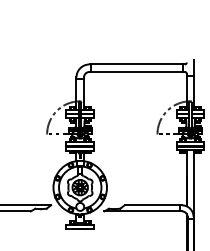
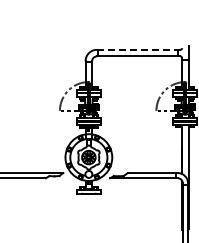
line: (135, 64) -> (137, 49), solid -> dashed

